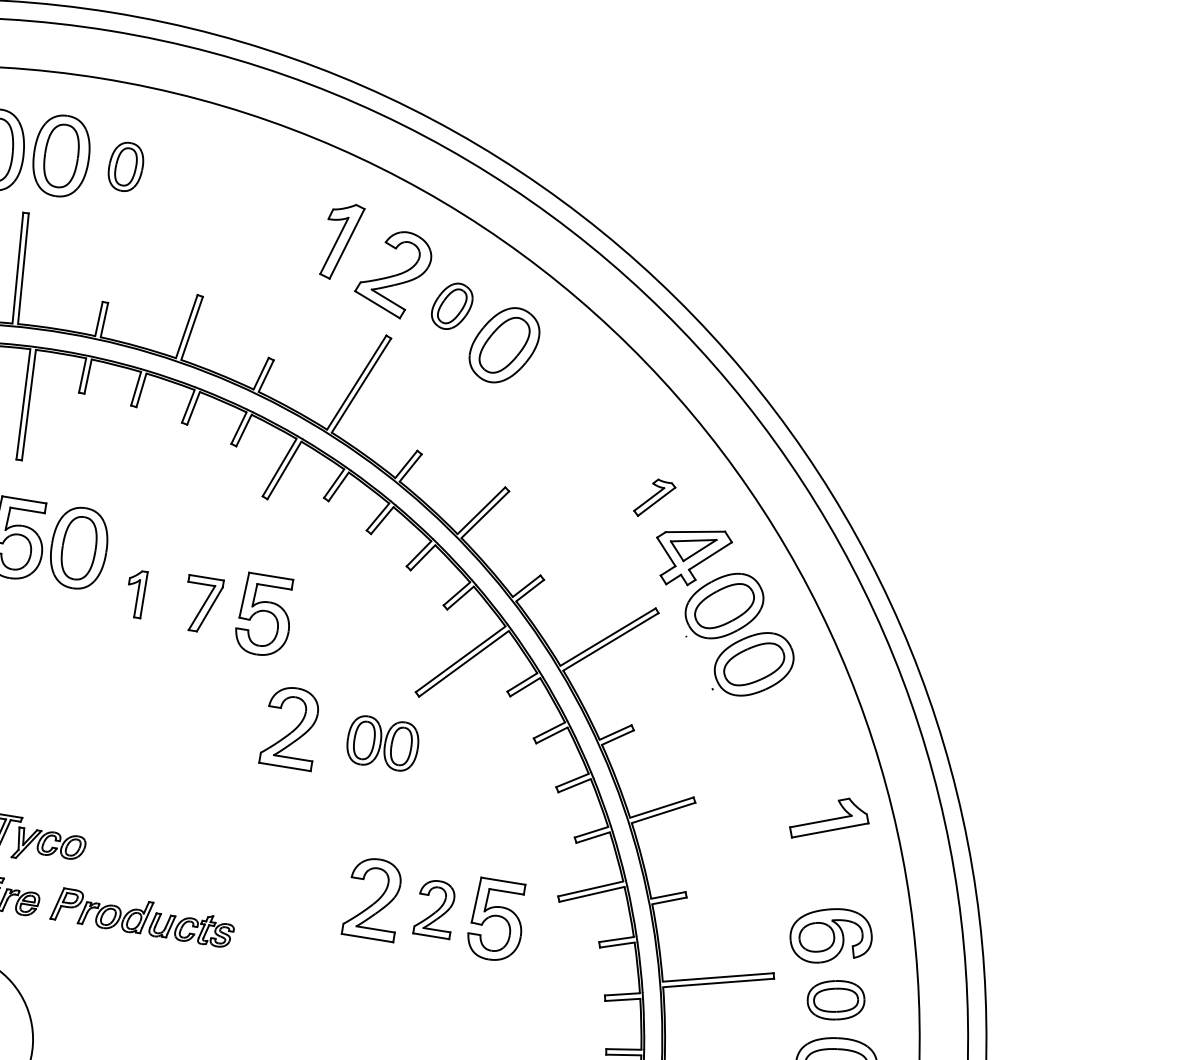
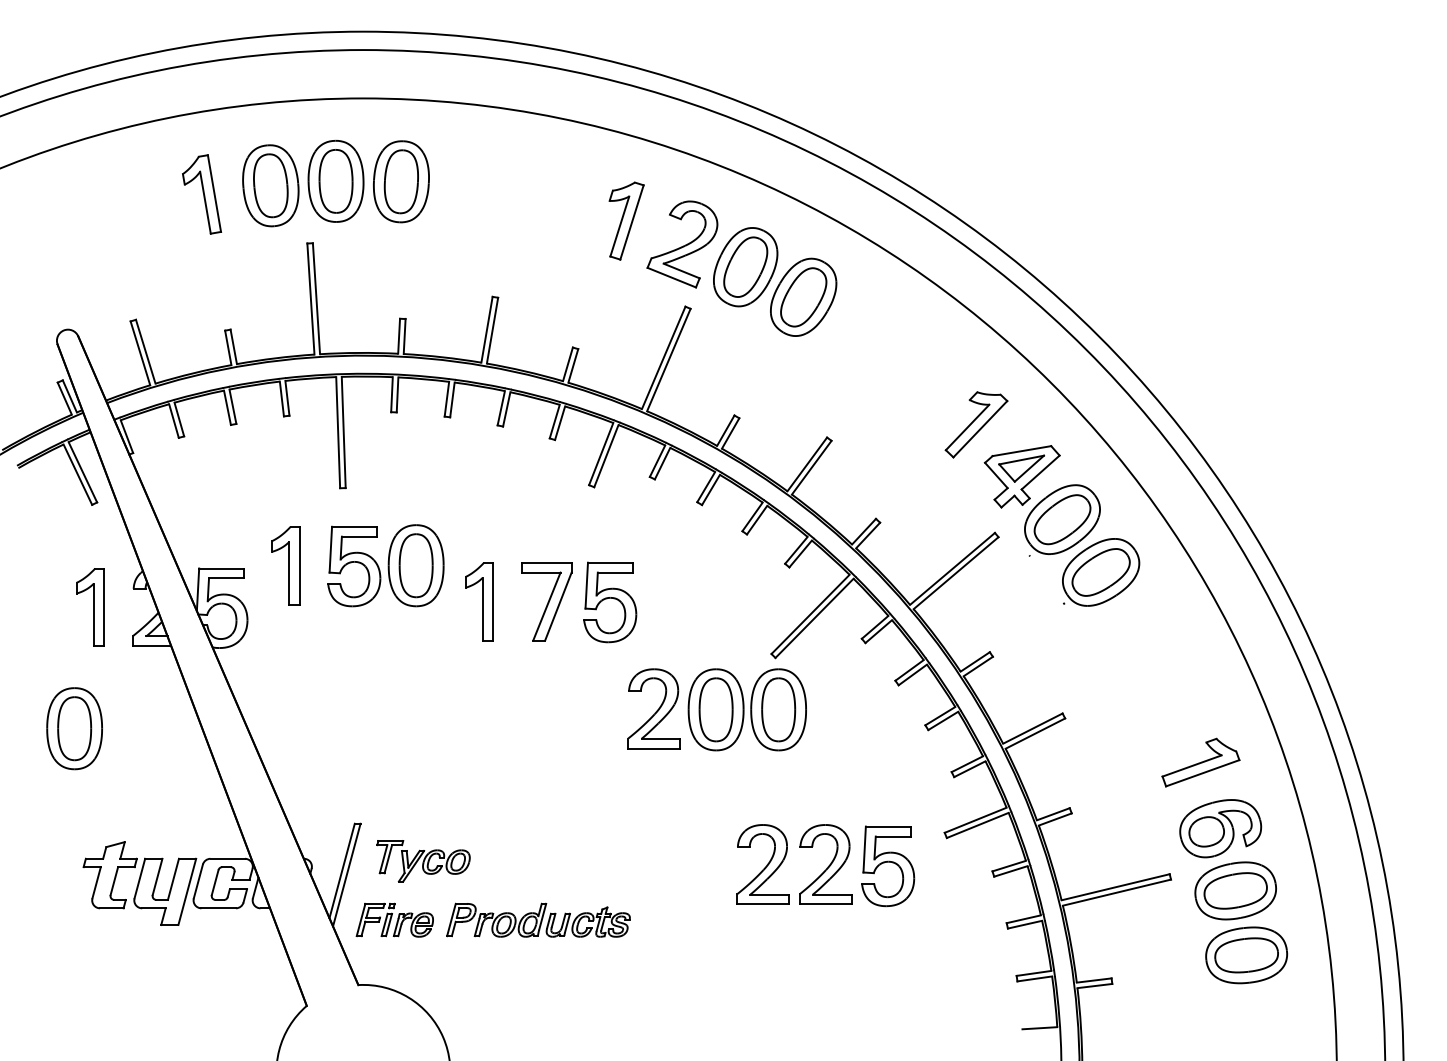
part: (126, 166) -> (401, 181), size x1.67
part: (451, 306) -> (745, 267), size x1.67
part: (654, 498) -> (976, 424), size x1.67
part: (135, 593) -> (479, 601), size x1.67
part: (202, 604) -> (546, 601), size x1.43
part: (382, 742) -> (746, 709), size x1.67
part: (829, 819) -> (1200, 762), moved
part: (435, 908) -> (825, 864), size x1.43
part: (836, 999) -> (1235, 890), size x1.43

